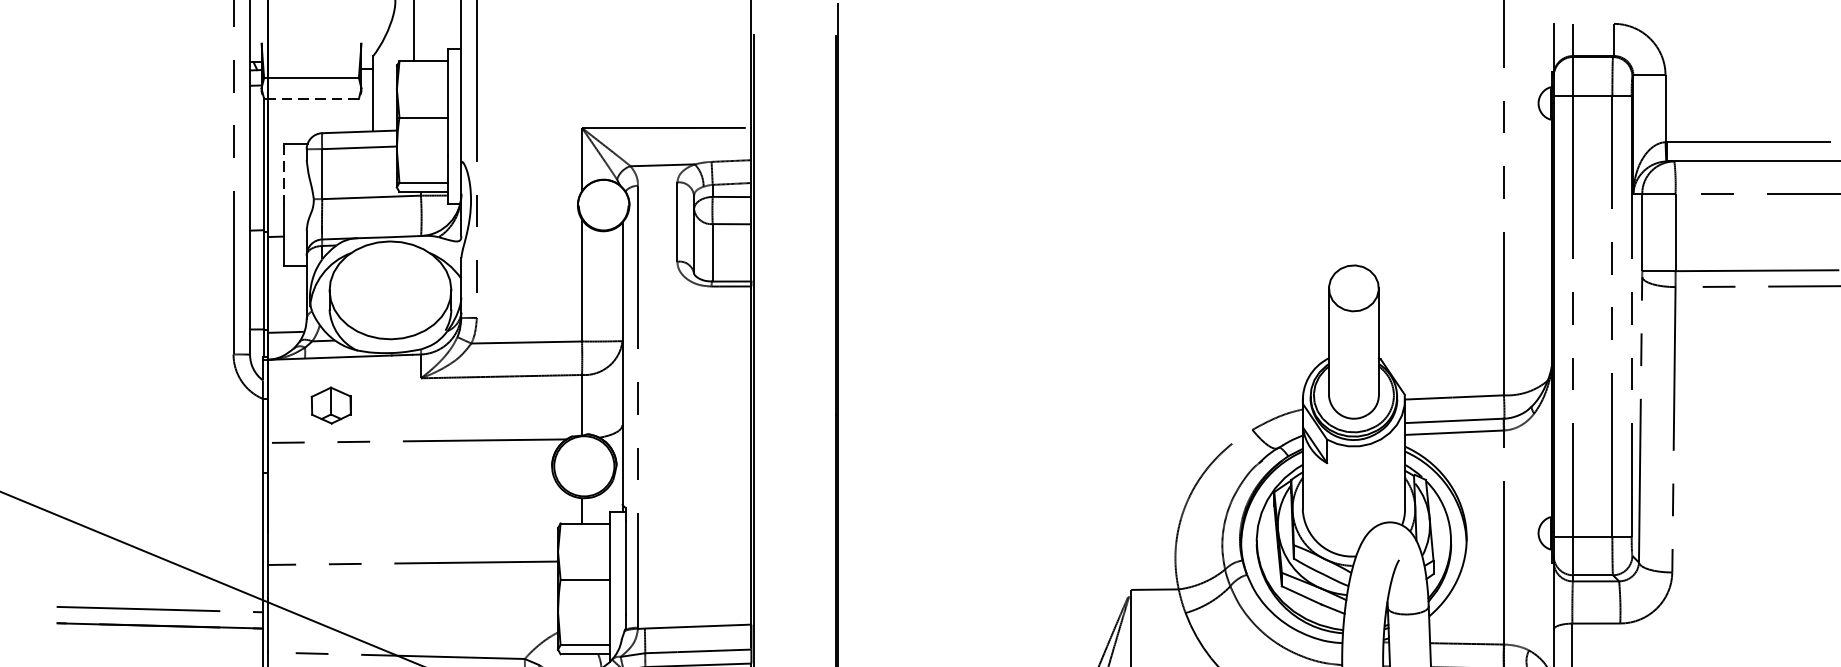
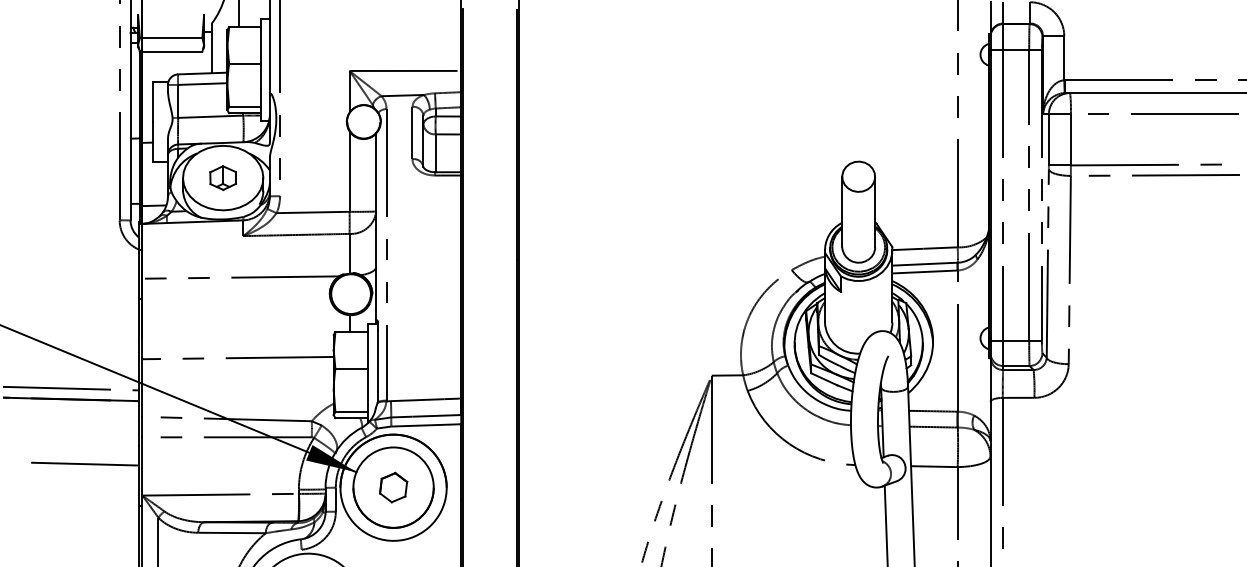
line: (310, 98) -> (170, 51), dashed -> solid
line: (284, 174) -> (153, 101), dashed -> solid
part: (331, 404) -> (223, 177), moved

